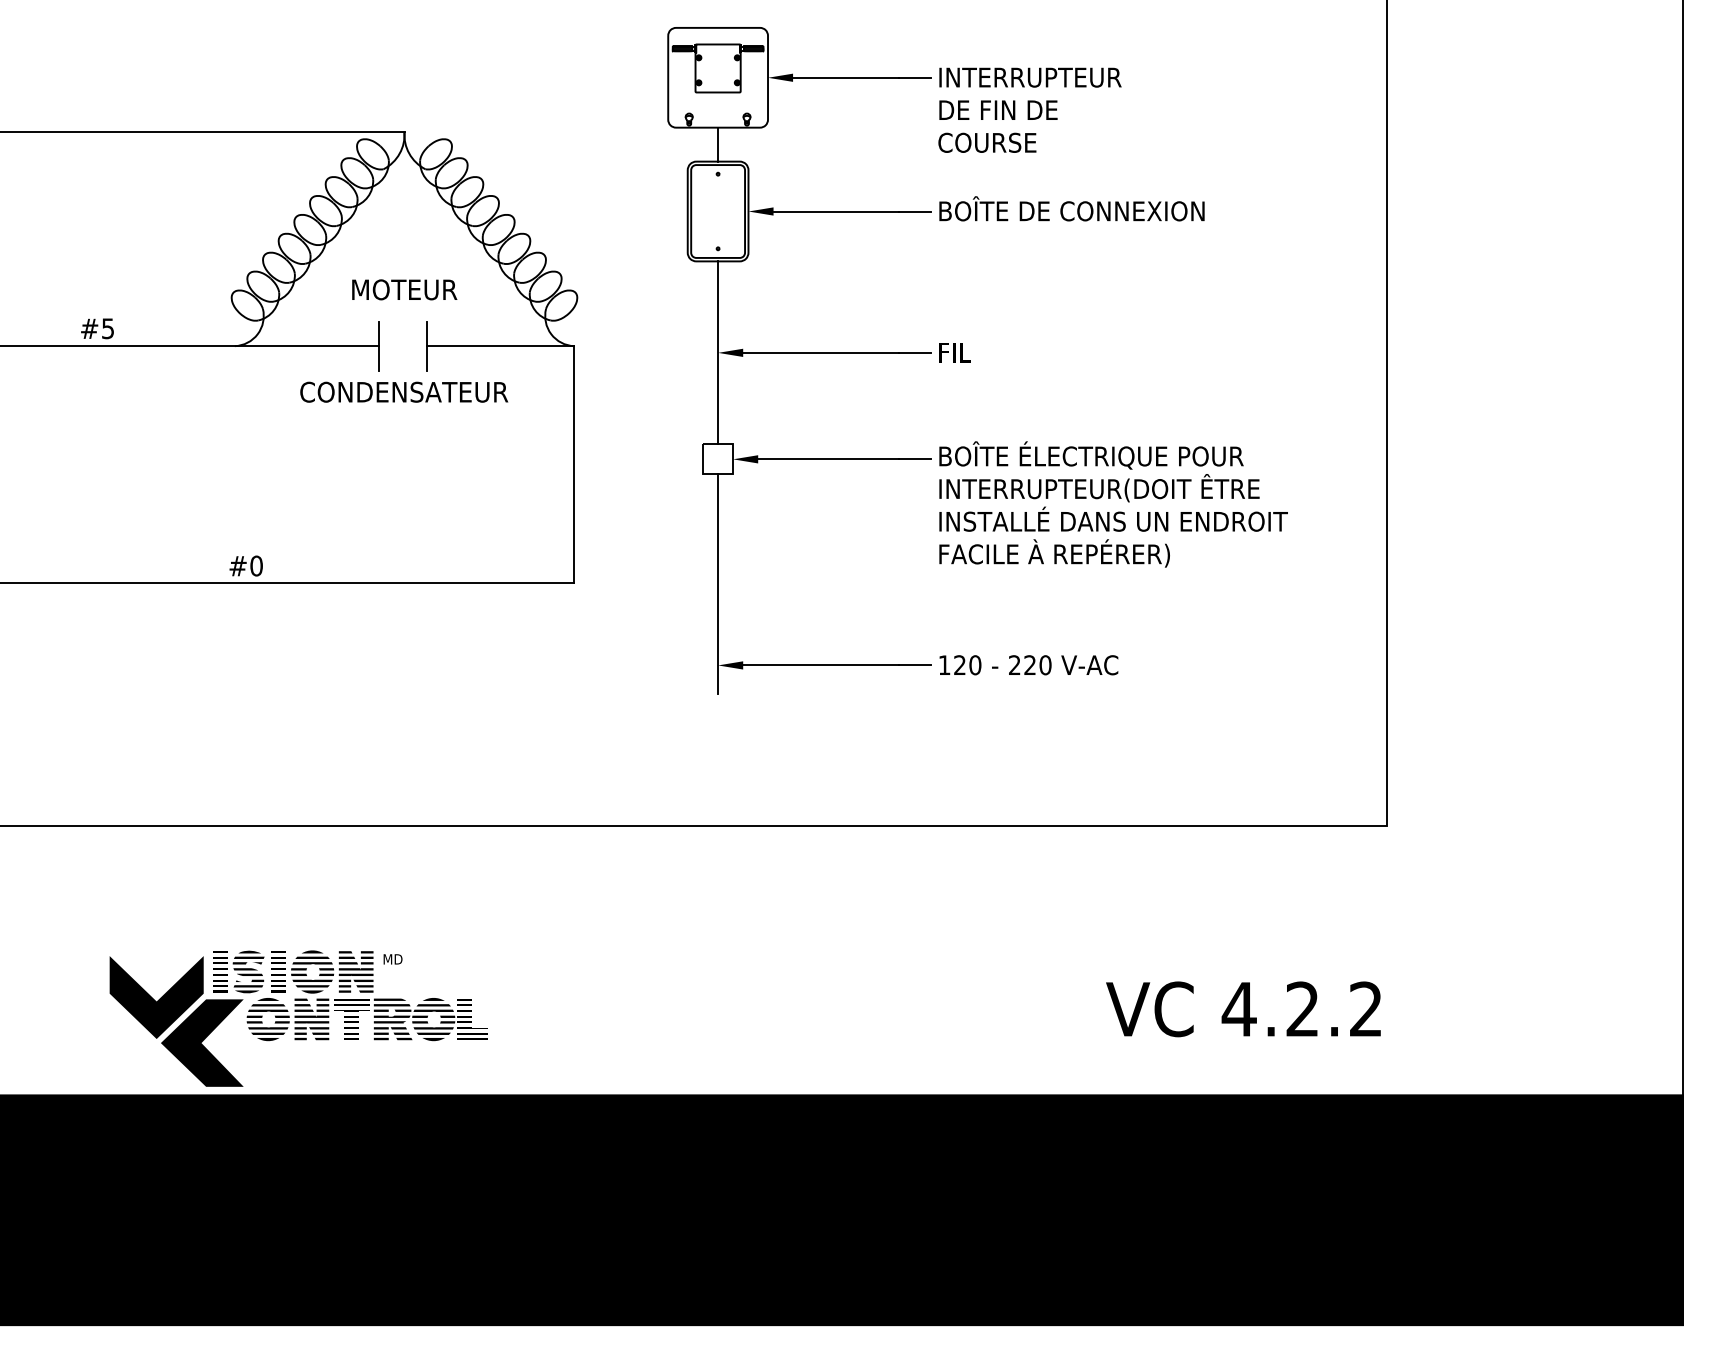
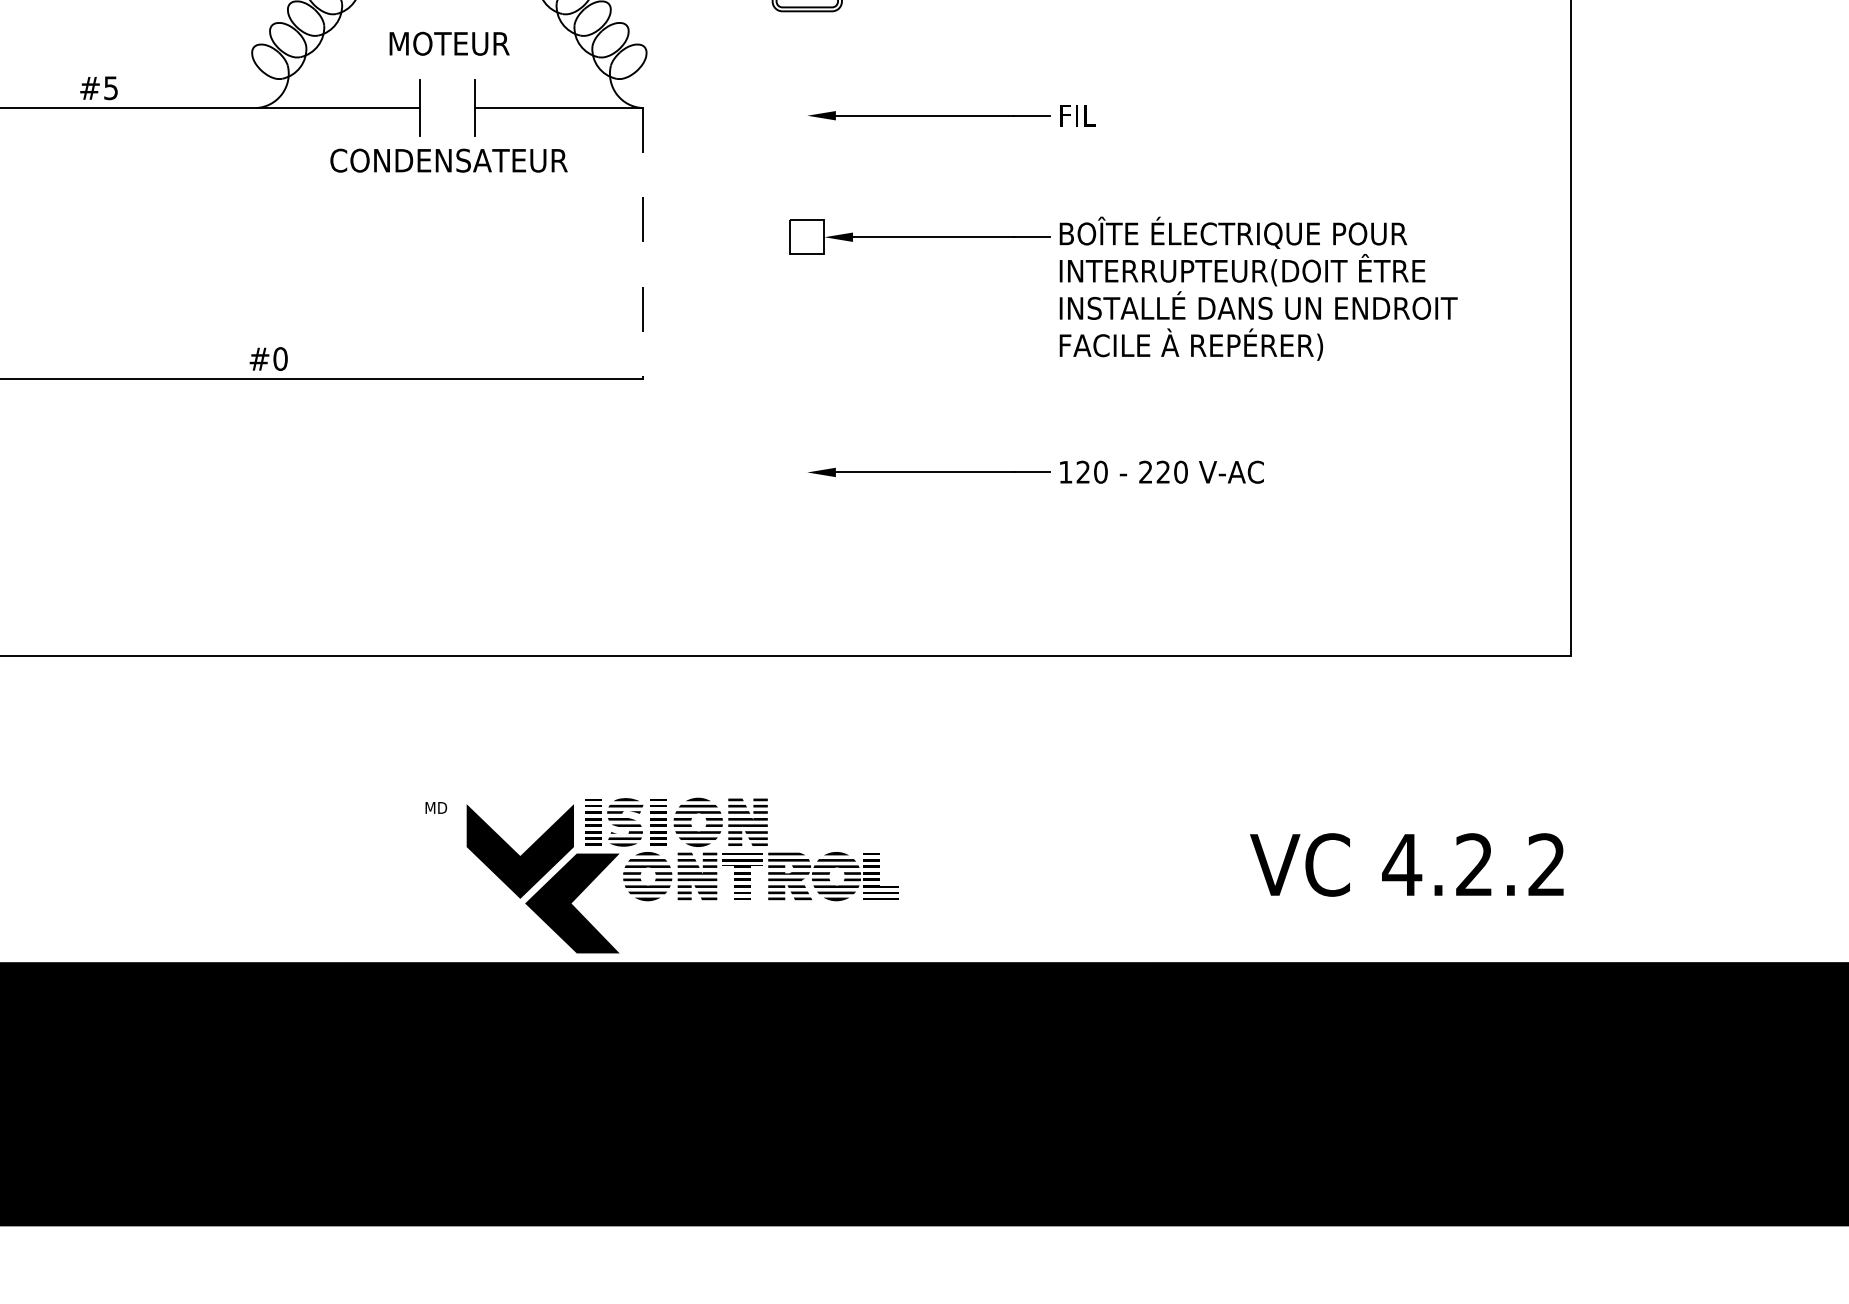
line: (718, 352) -> (807, 115), removed
line: (574, 464) -> (643, 243), solid -> dashed
line: (718, 583) -> (807, 378), removed
part: (298, 1018) -> (682, 875), moved

